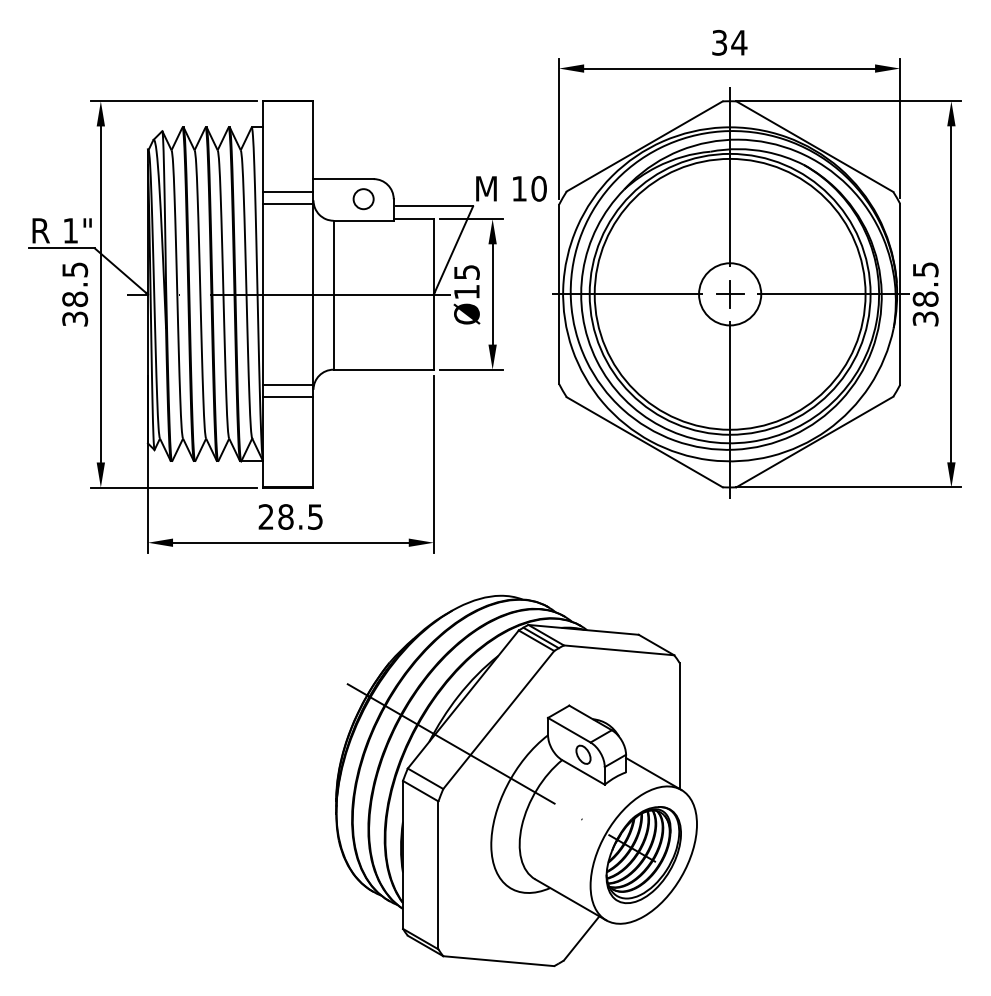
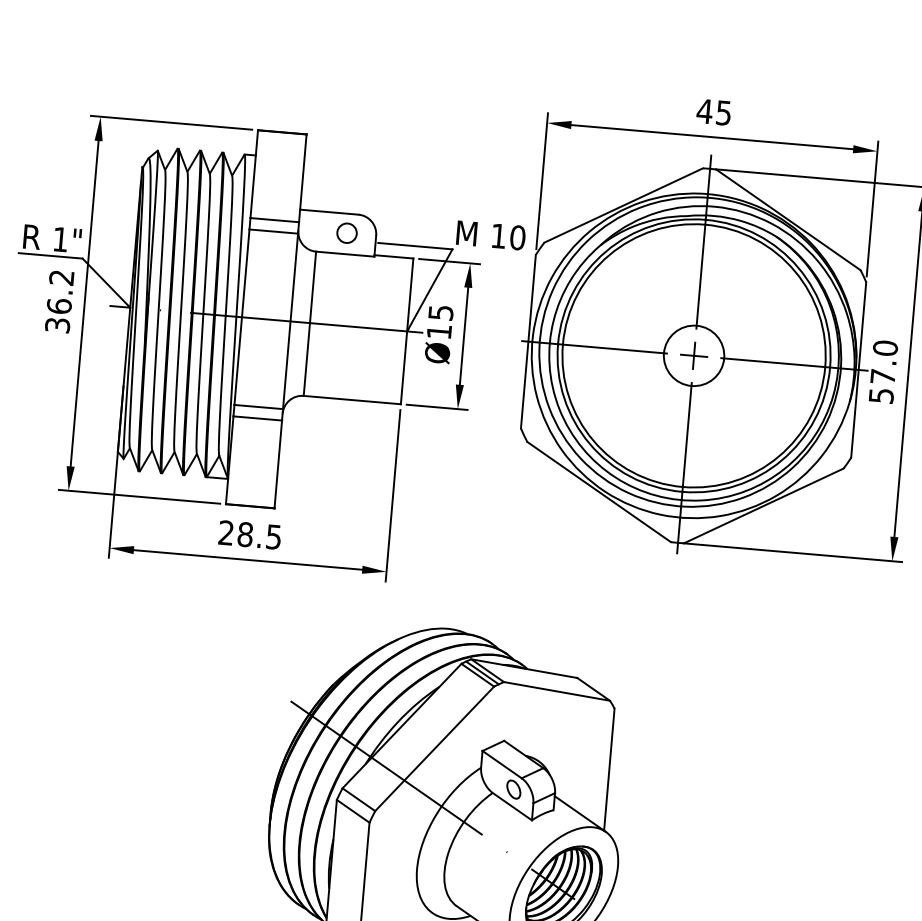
text: (729, 42) -> (714, 111), 34 -> 45
text: (75, 284) -> (60, 291), 38.5 -> 36.2
text: (925, 293) -> (883, 371), 38.5 -> 57.0

